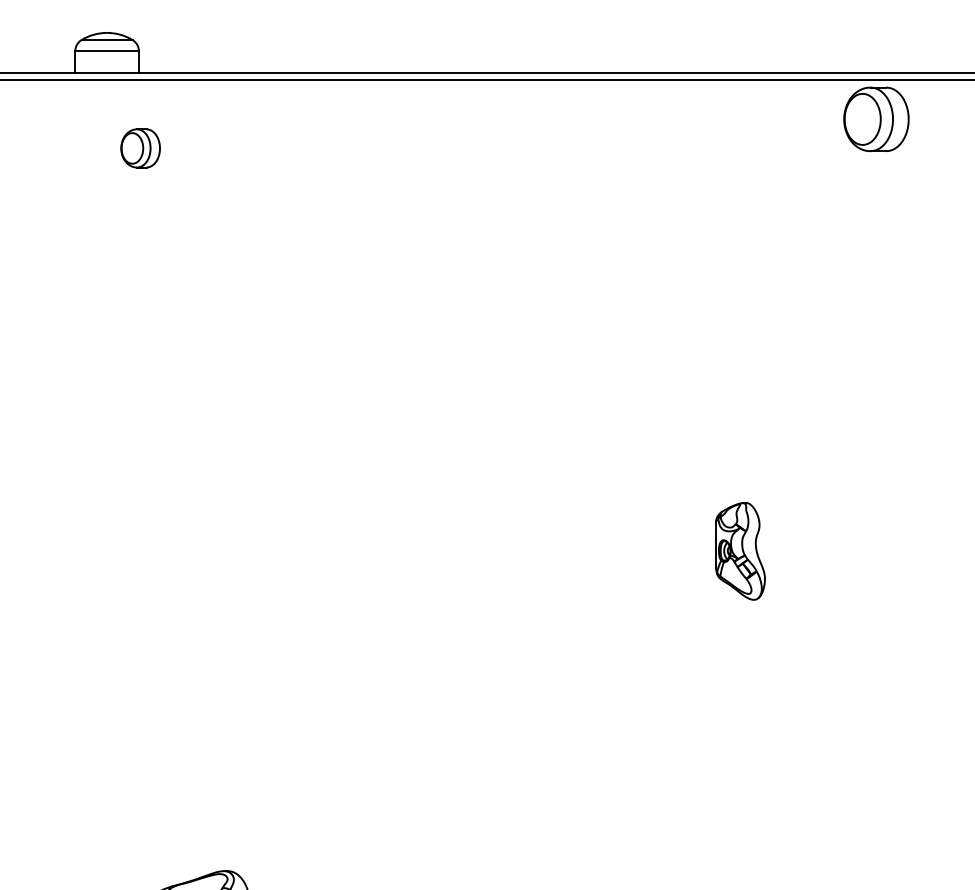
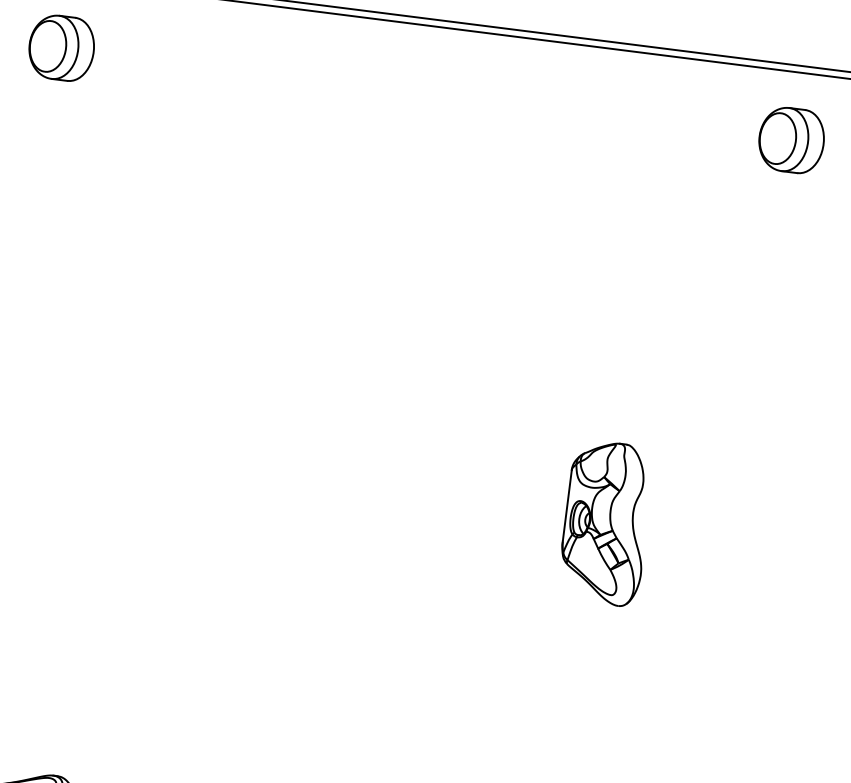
part: (876, 119) -> (791, 140), moved
part: (140, 148) -> (61, 48), size x1.67
part: (740, 551) -> (606, 523), size x1.67

